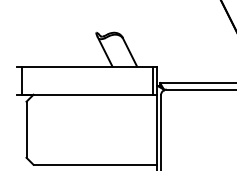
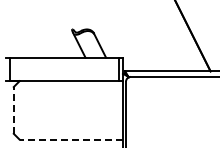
line: (26, 128) -> (13, 109), solid -> dashed
line: (95, 164) -> (71, 139), solid -> dashed

